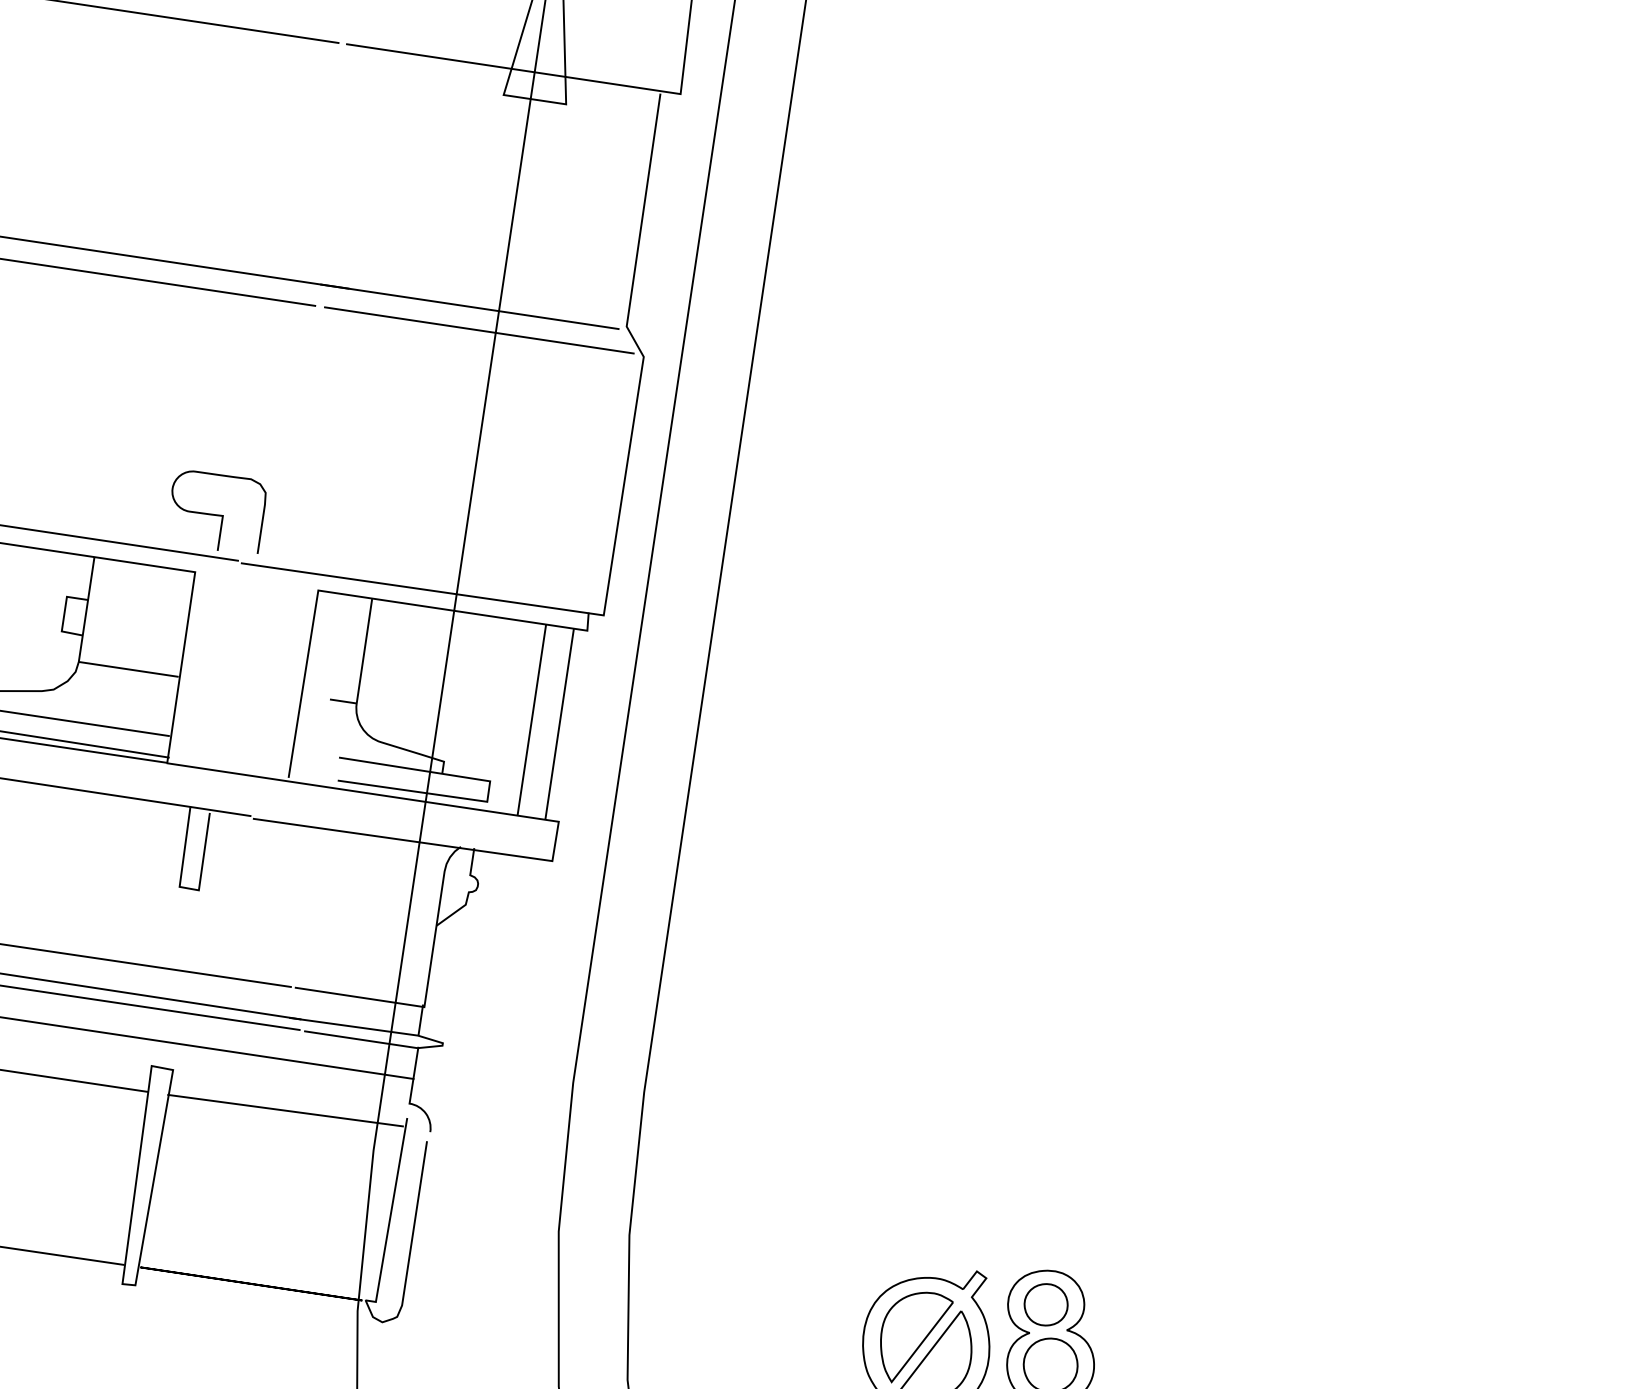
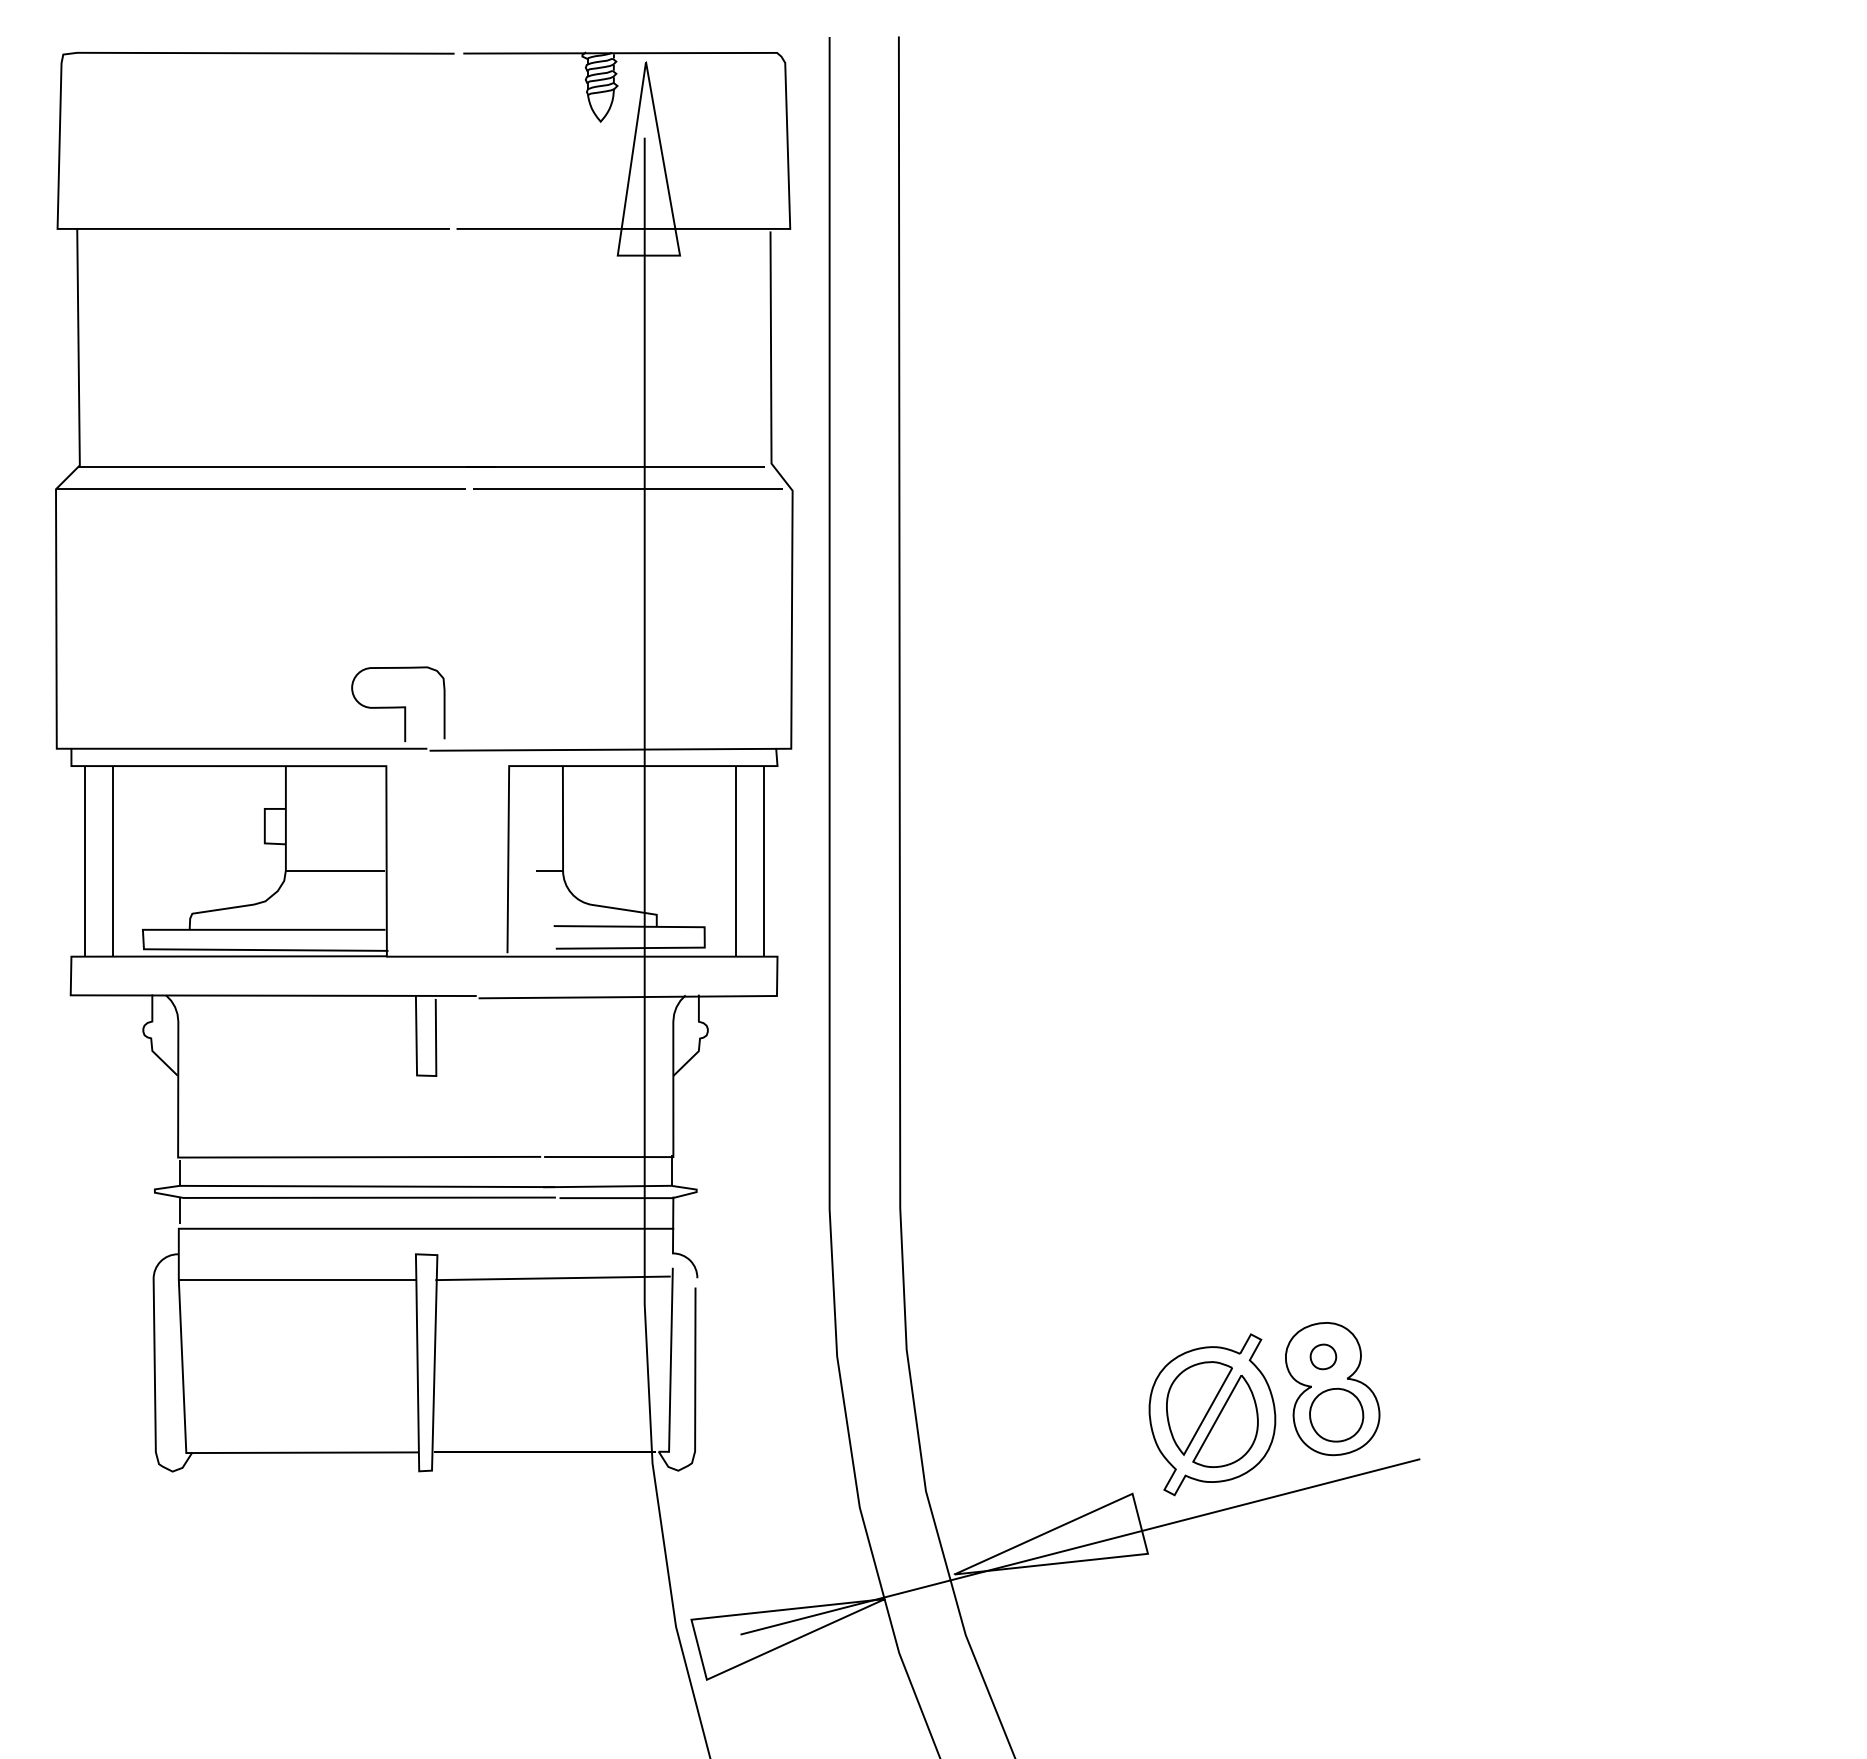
part: (1046, 1304) -> (1323, 1356), size x0.6

